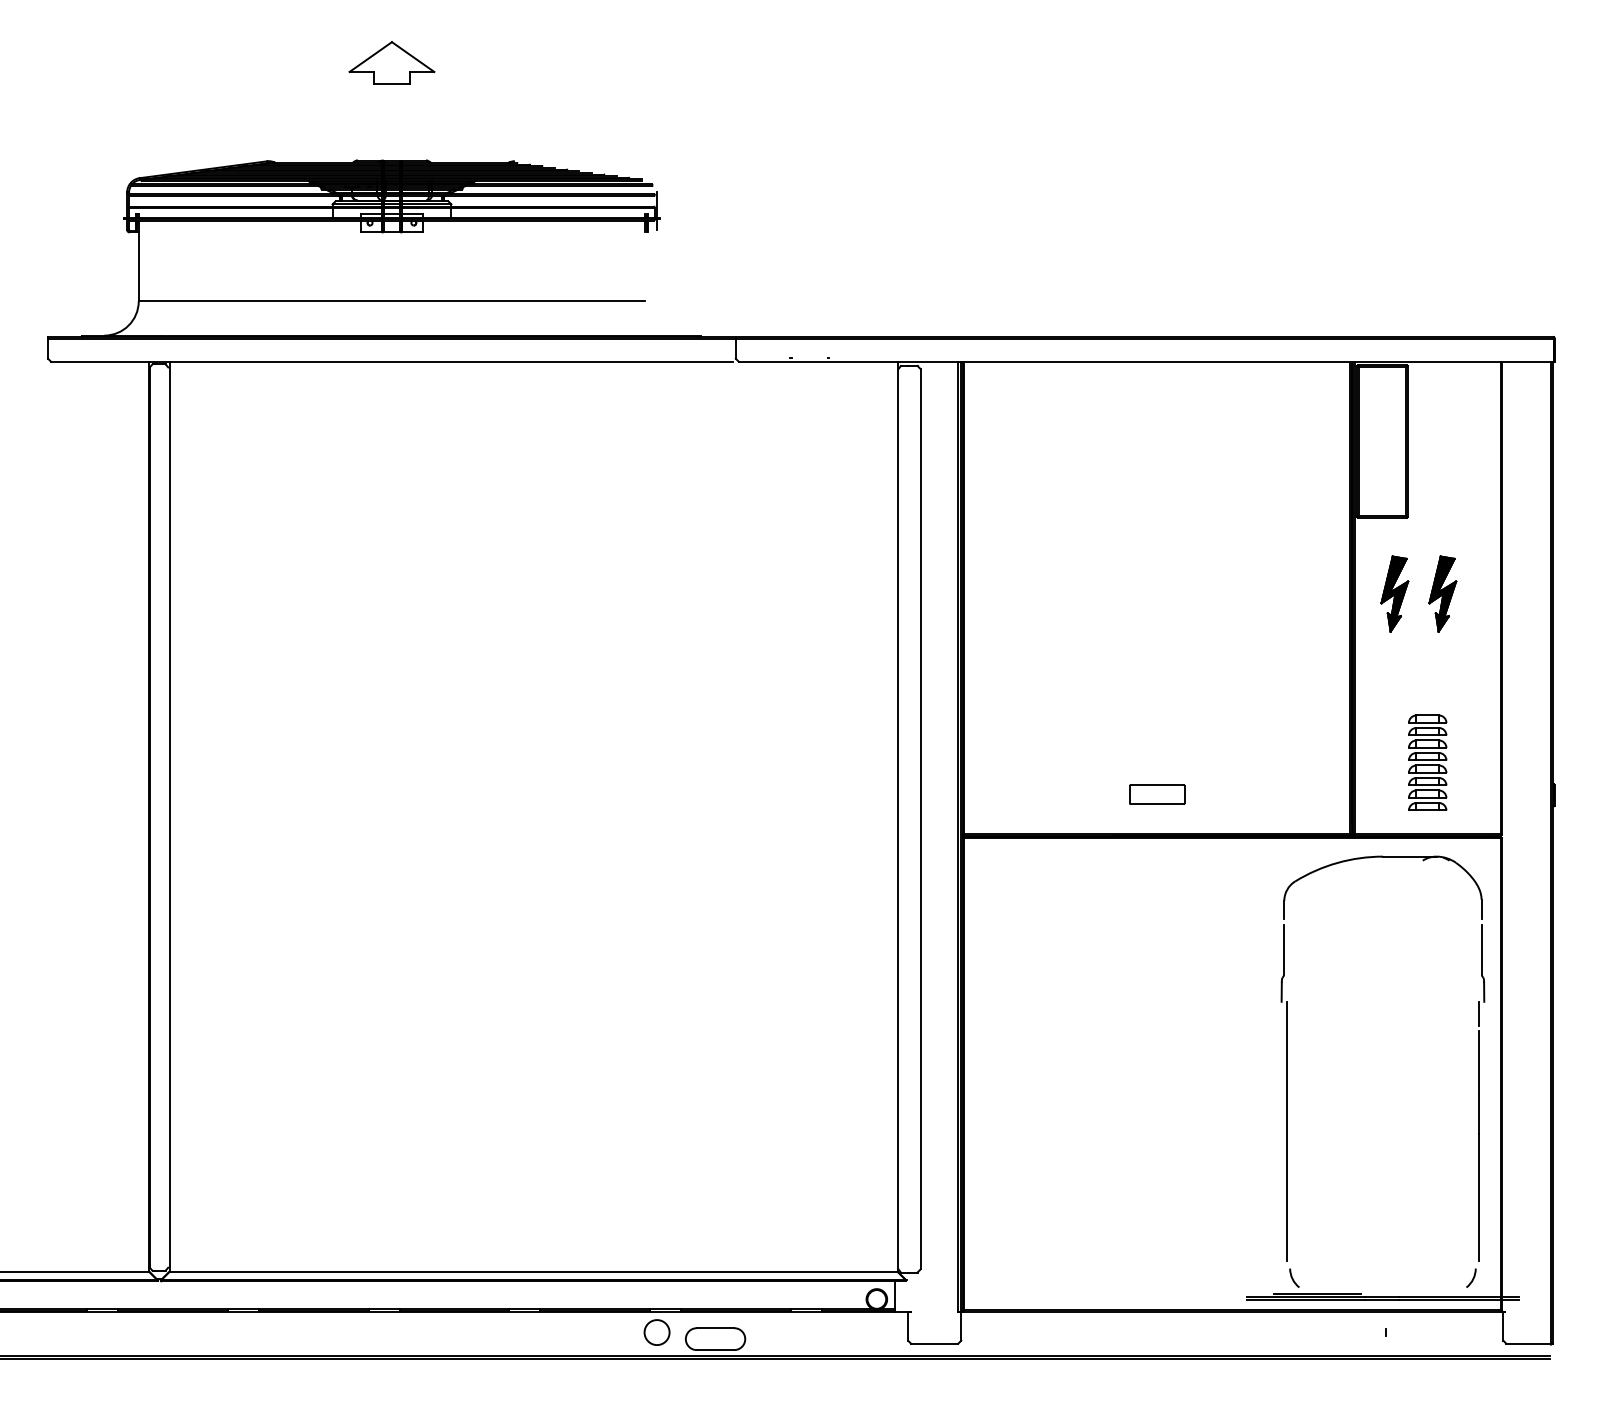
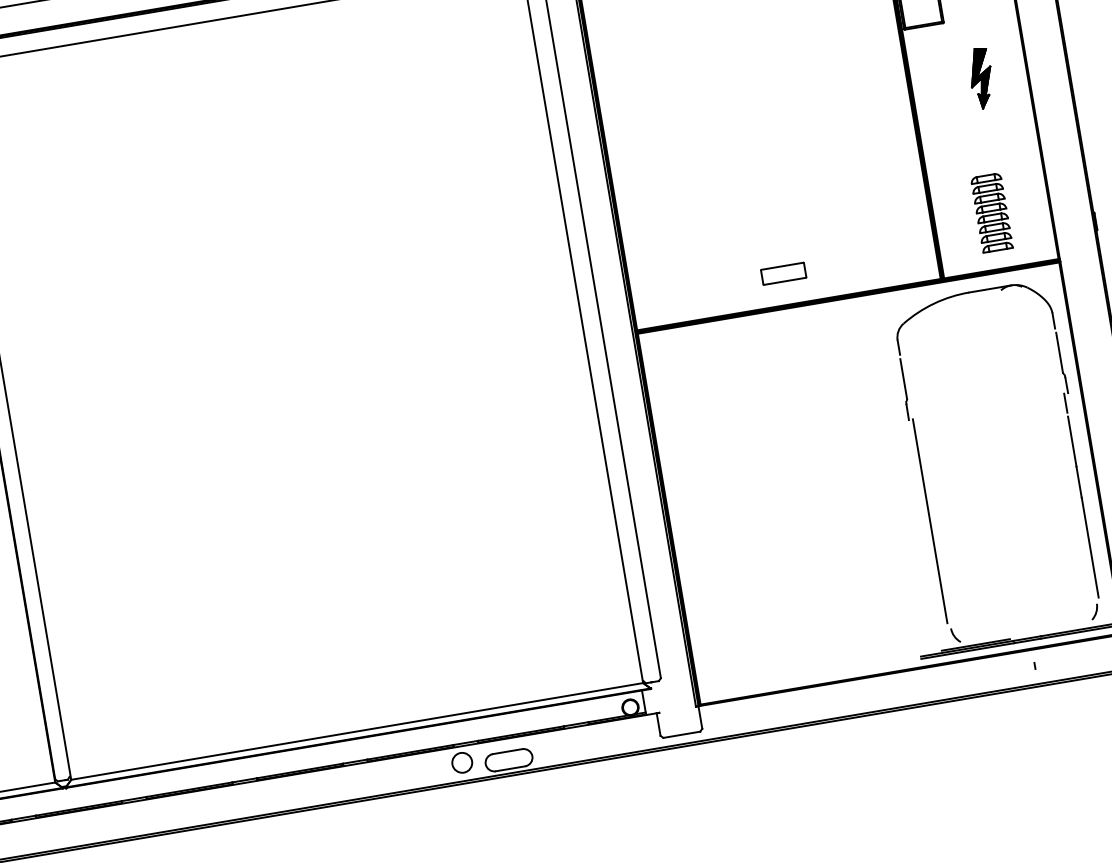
part: (1394, 593) -> (943, 84), removed

